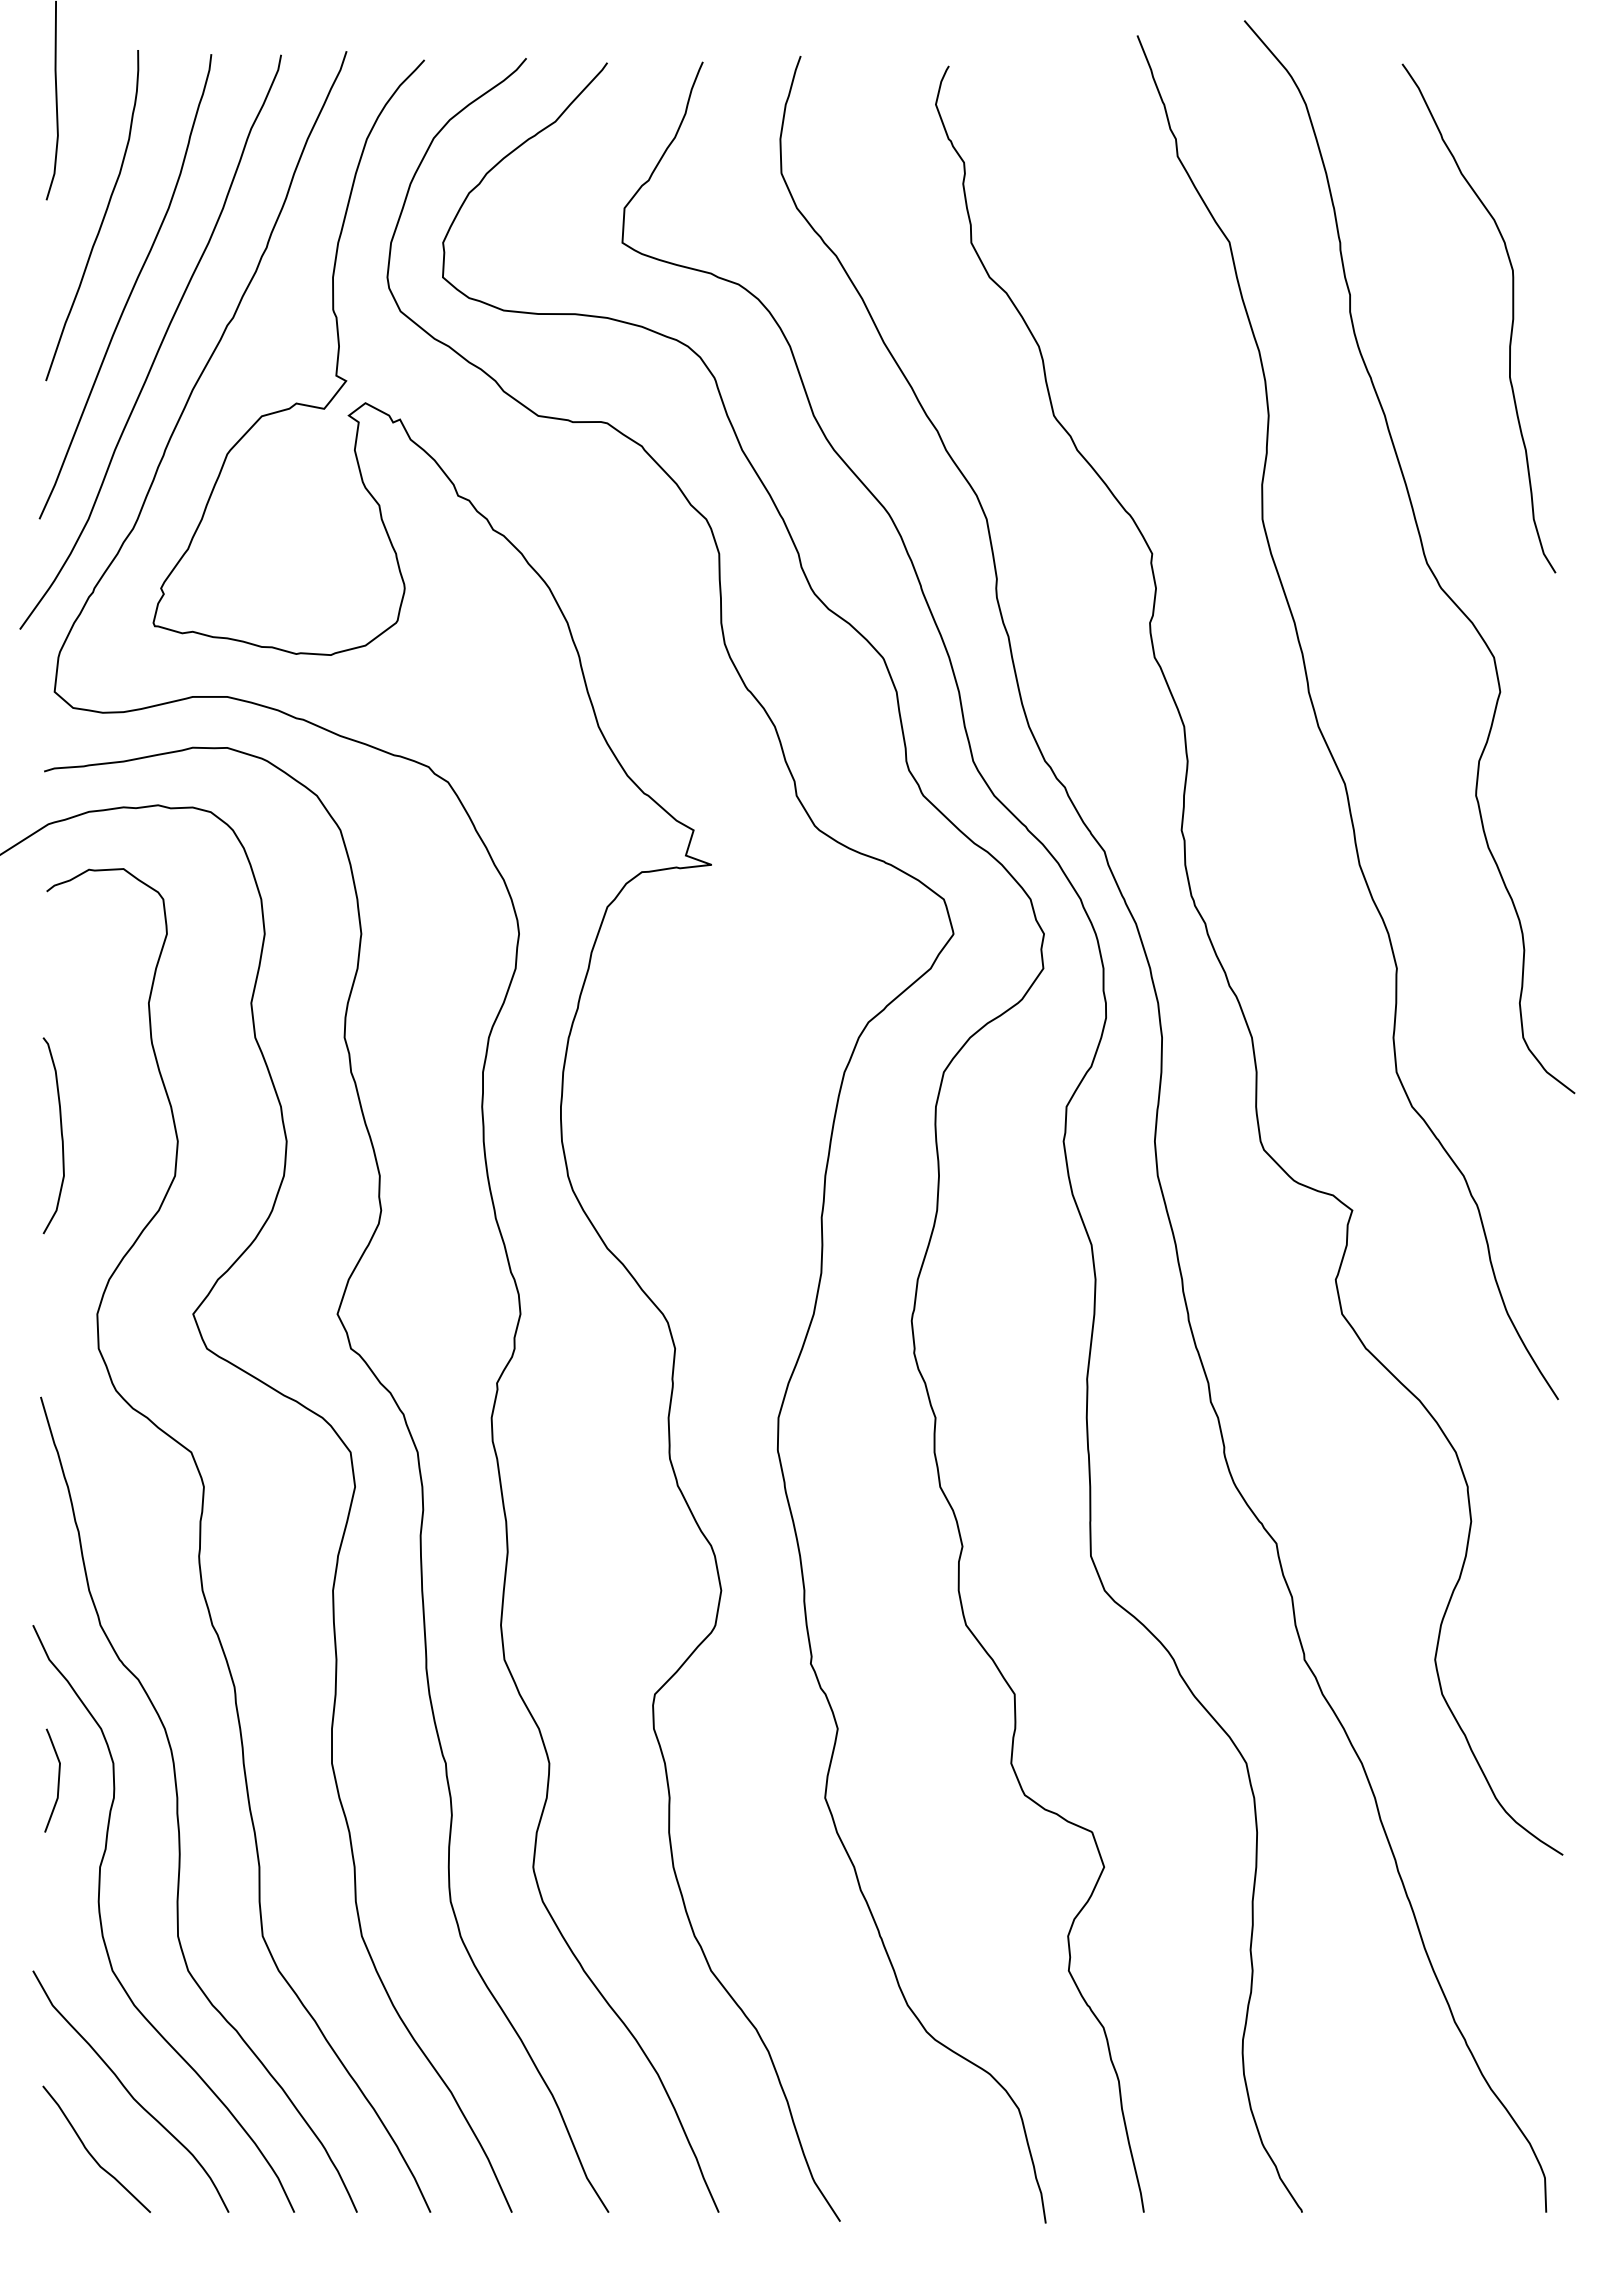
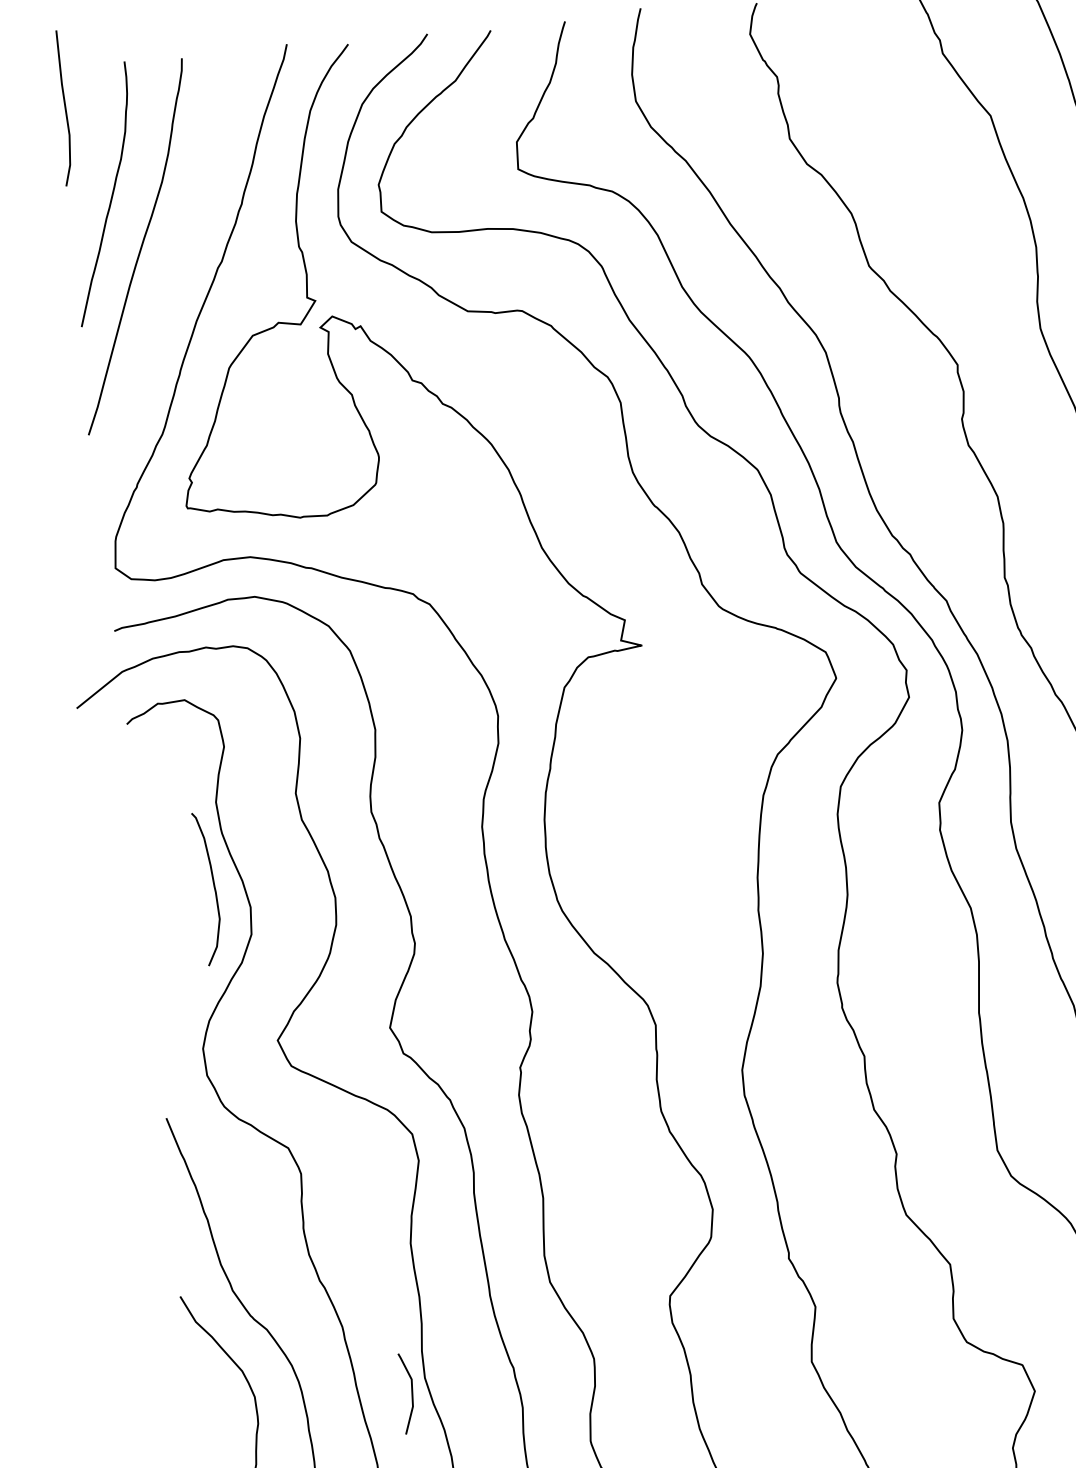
curve: (159, 345) -> (166, 289), removed
curve: (60, 1132) -> (213, 885), moved
line: (57, 1782) -> (411, 1394), moved

